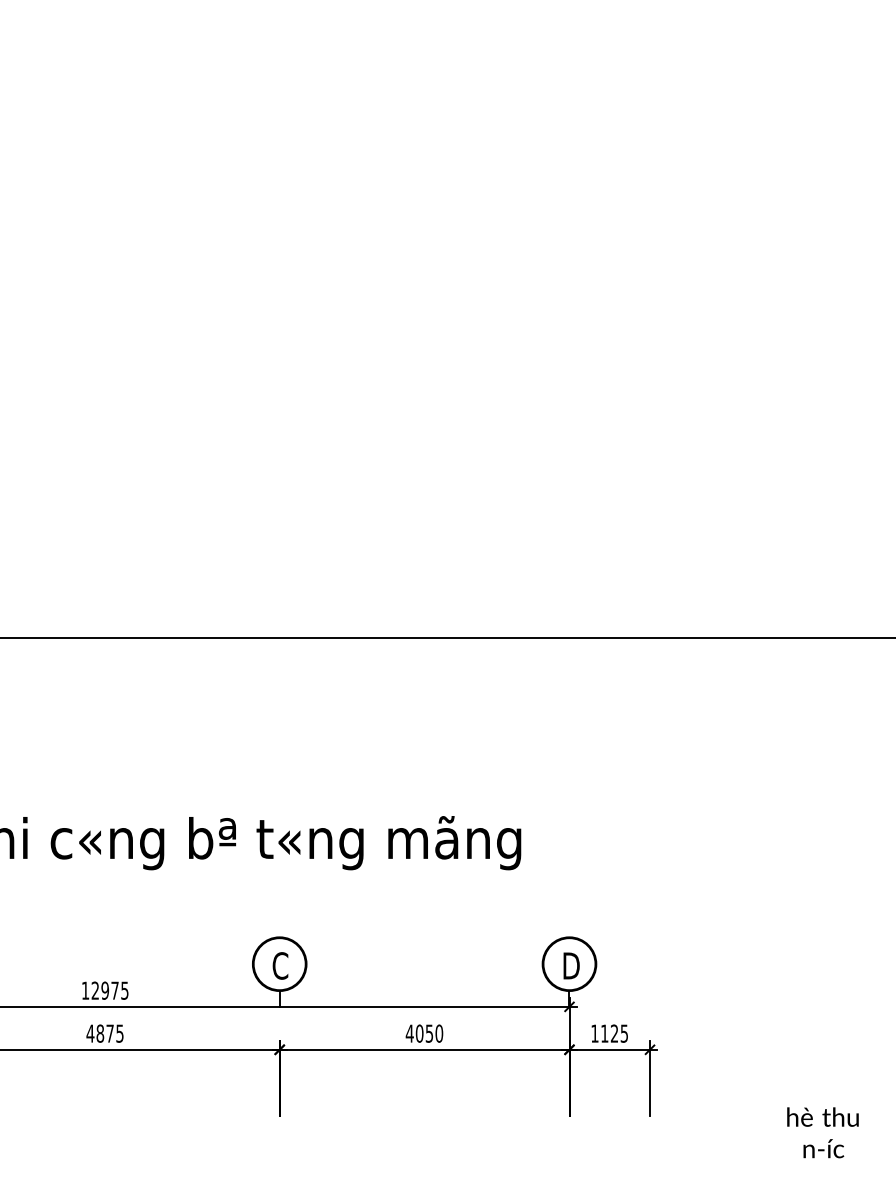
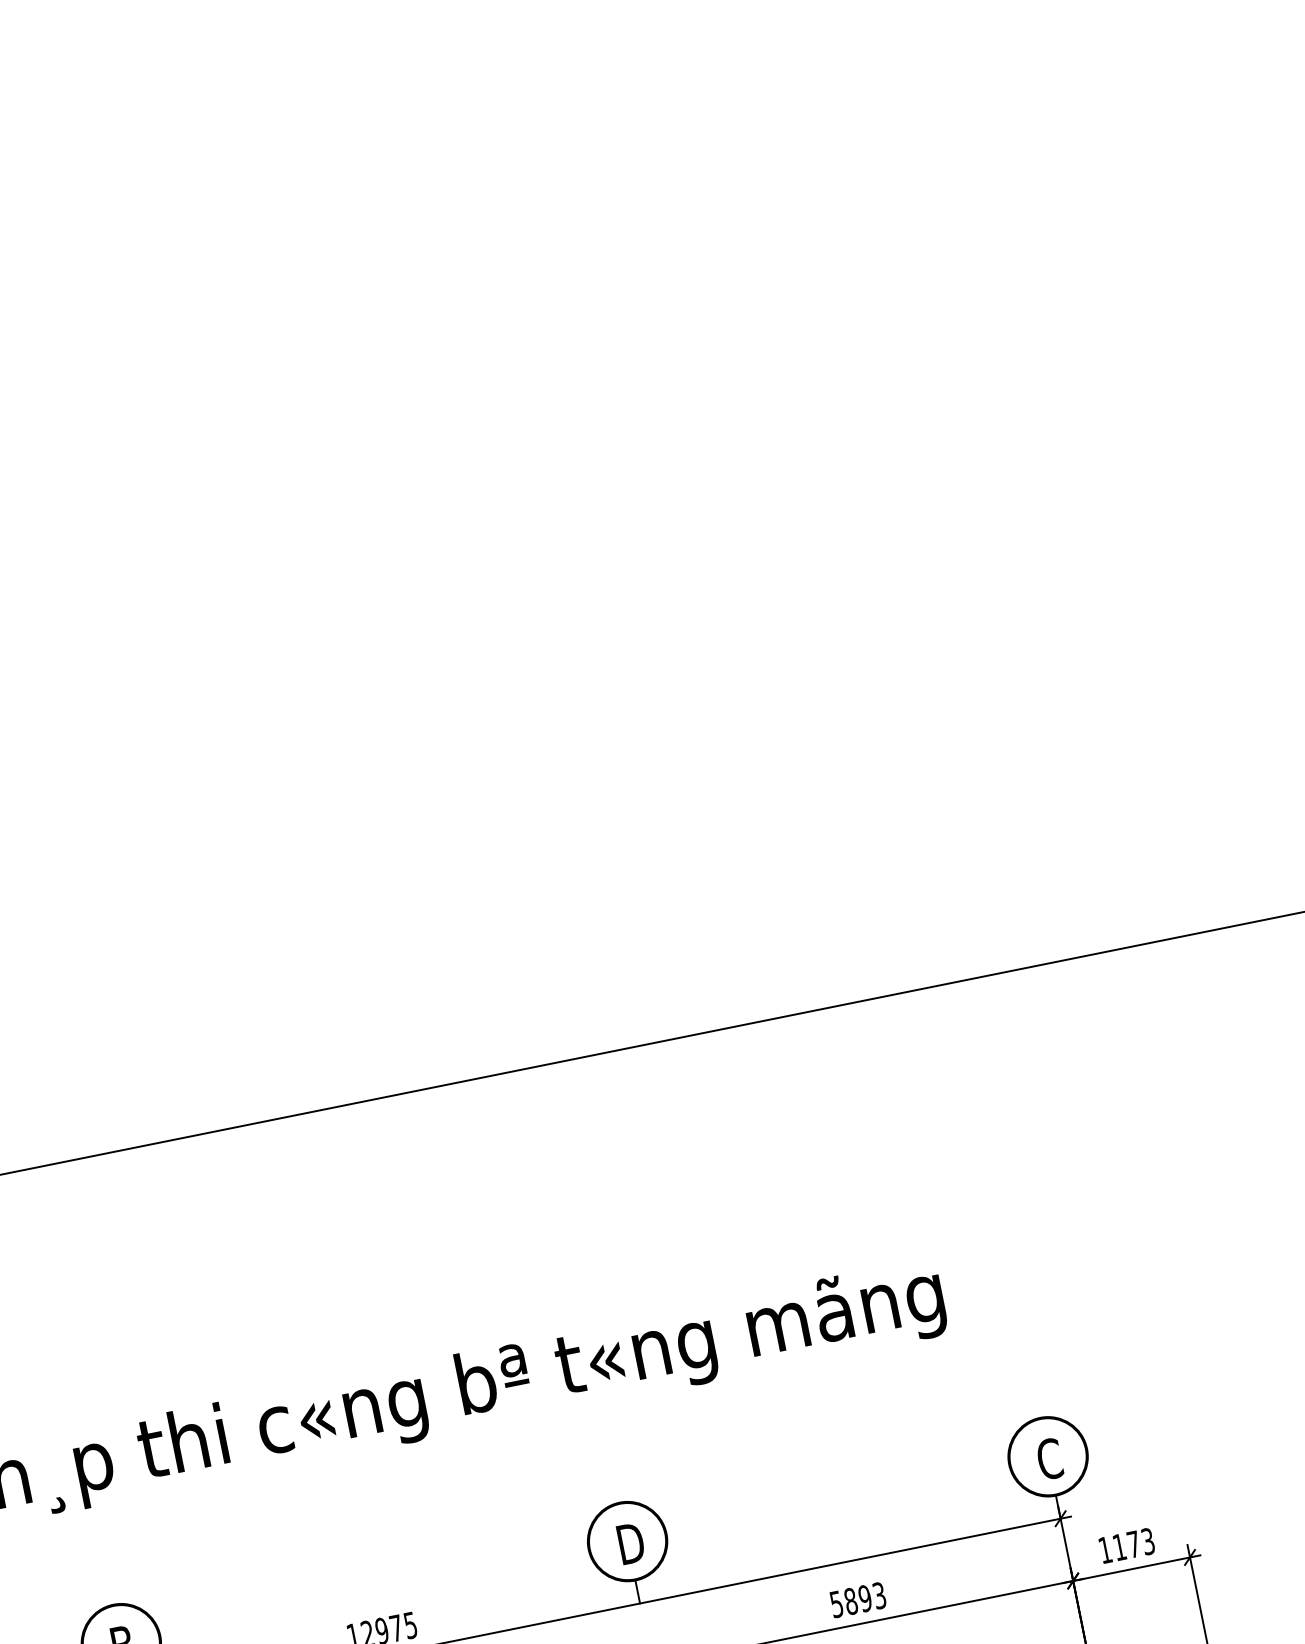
text: (280, 965) -> (629, 1543), C -> D
text: (570, 965) -> (1049, 1458), D -> C
text: (424, 1033) -> (857, 1599), 4050 -> 5893
text: (619, 1033) -> (1140, 1542), 1125 -> 1173

